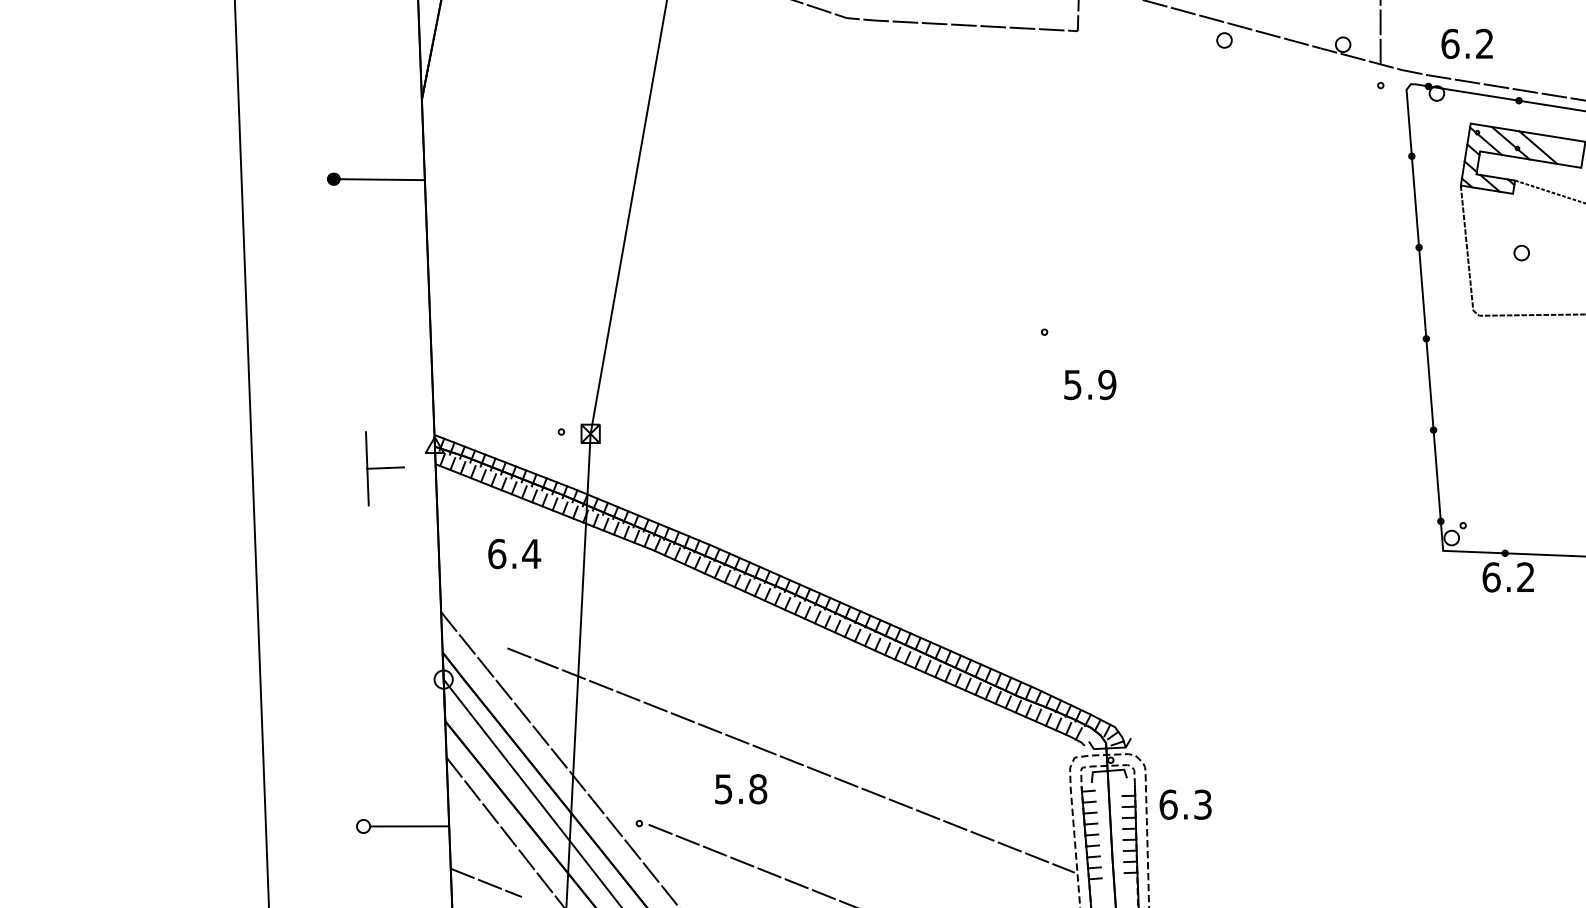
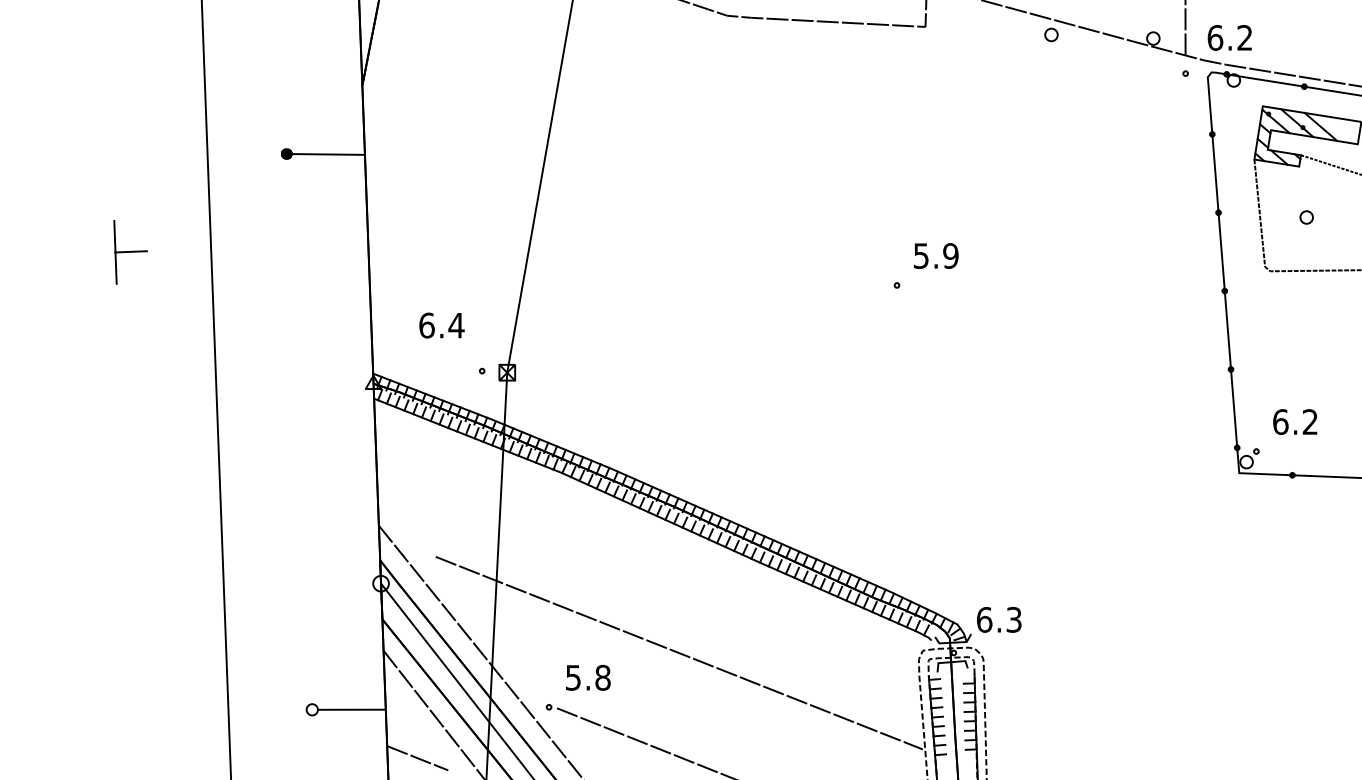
text: (1466, 43) -> (1229, 37), moved
text: (1090, 384) -> (936, 255), moved
part: (384, 468) -> (130, 252), moved
text: (514, 553) -> (441, 325), moved
text: (1507, 577) -> (1294, 422), moved
text: (741, 789) -> (588, 678), moved
text: (1185, 804) -> (999, 619), moved

